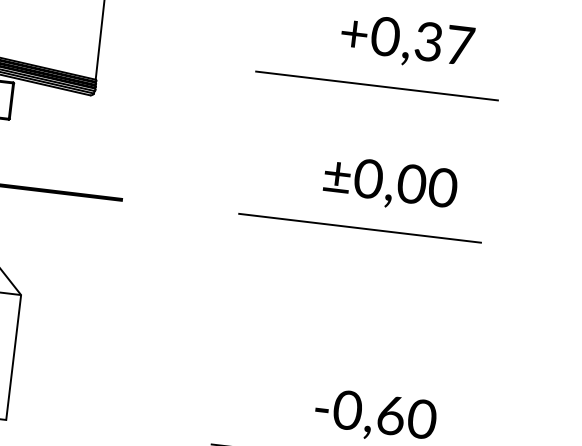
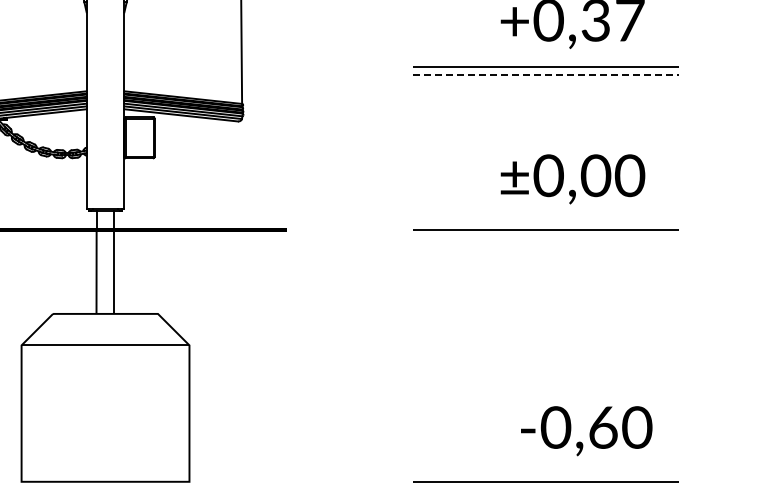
line: (377, 78) -> (545, 66), added
line: (377, 85) -> (546, 74), solid -> dashed

